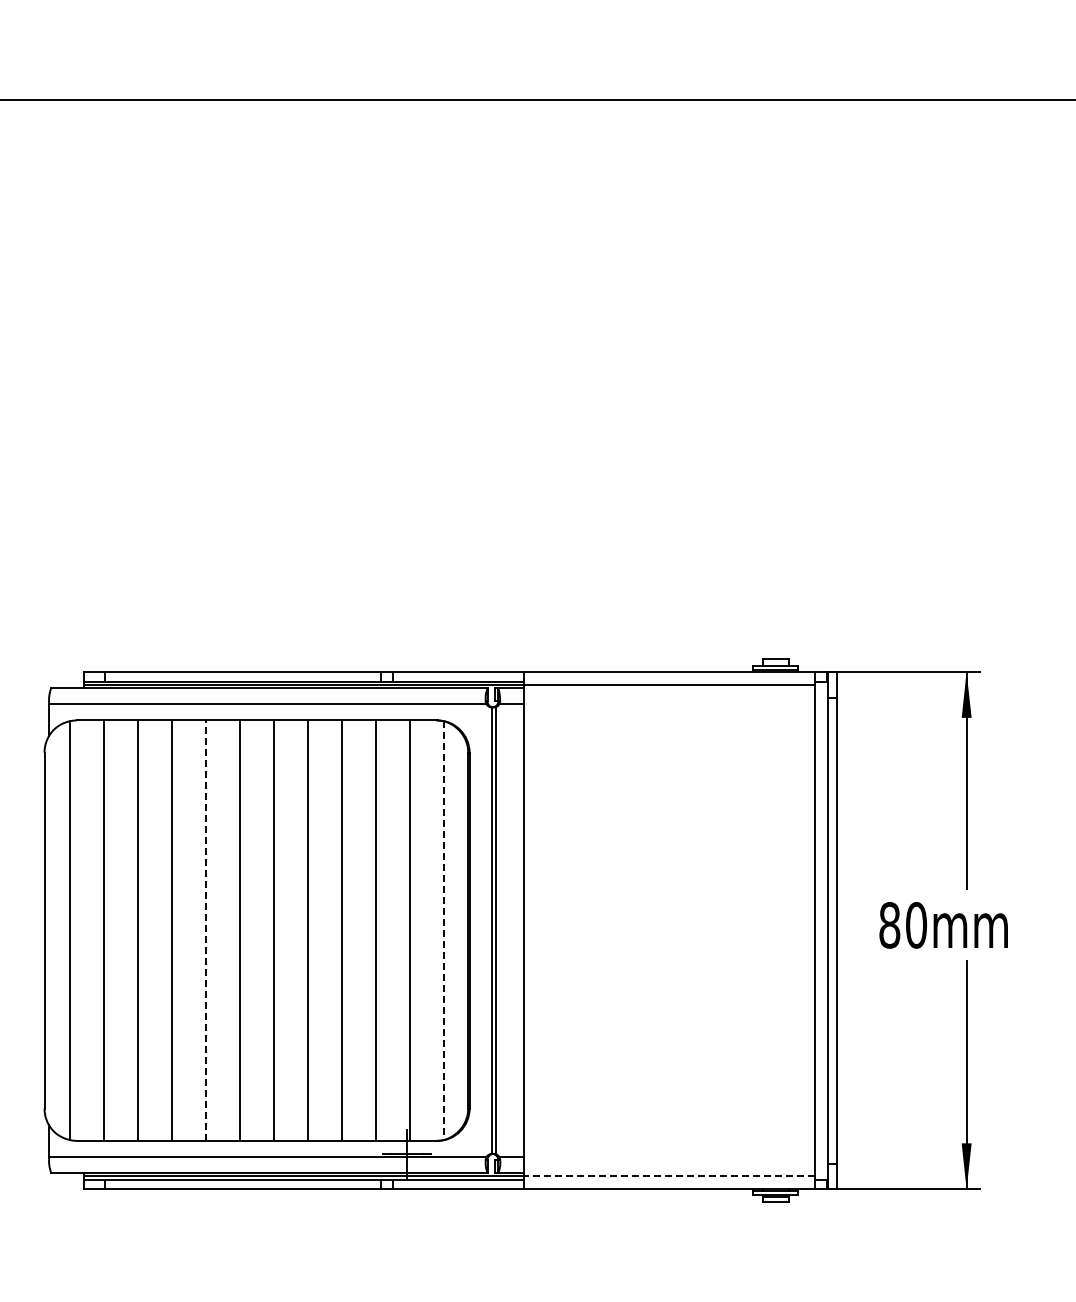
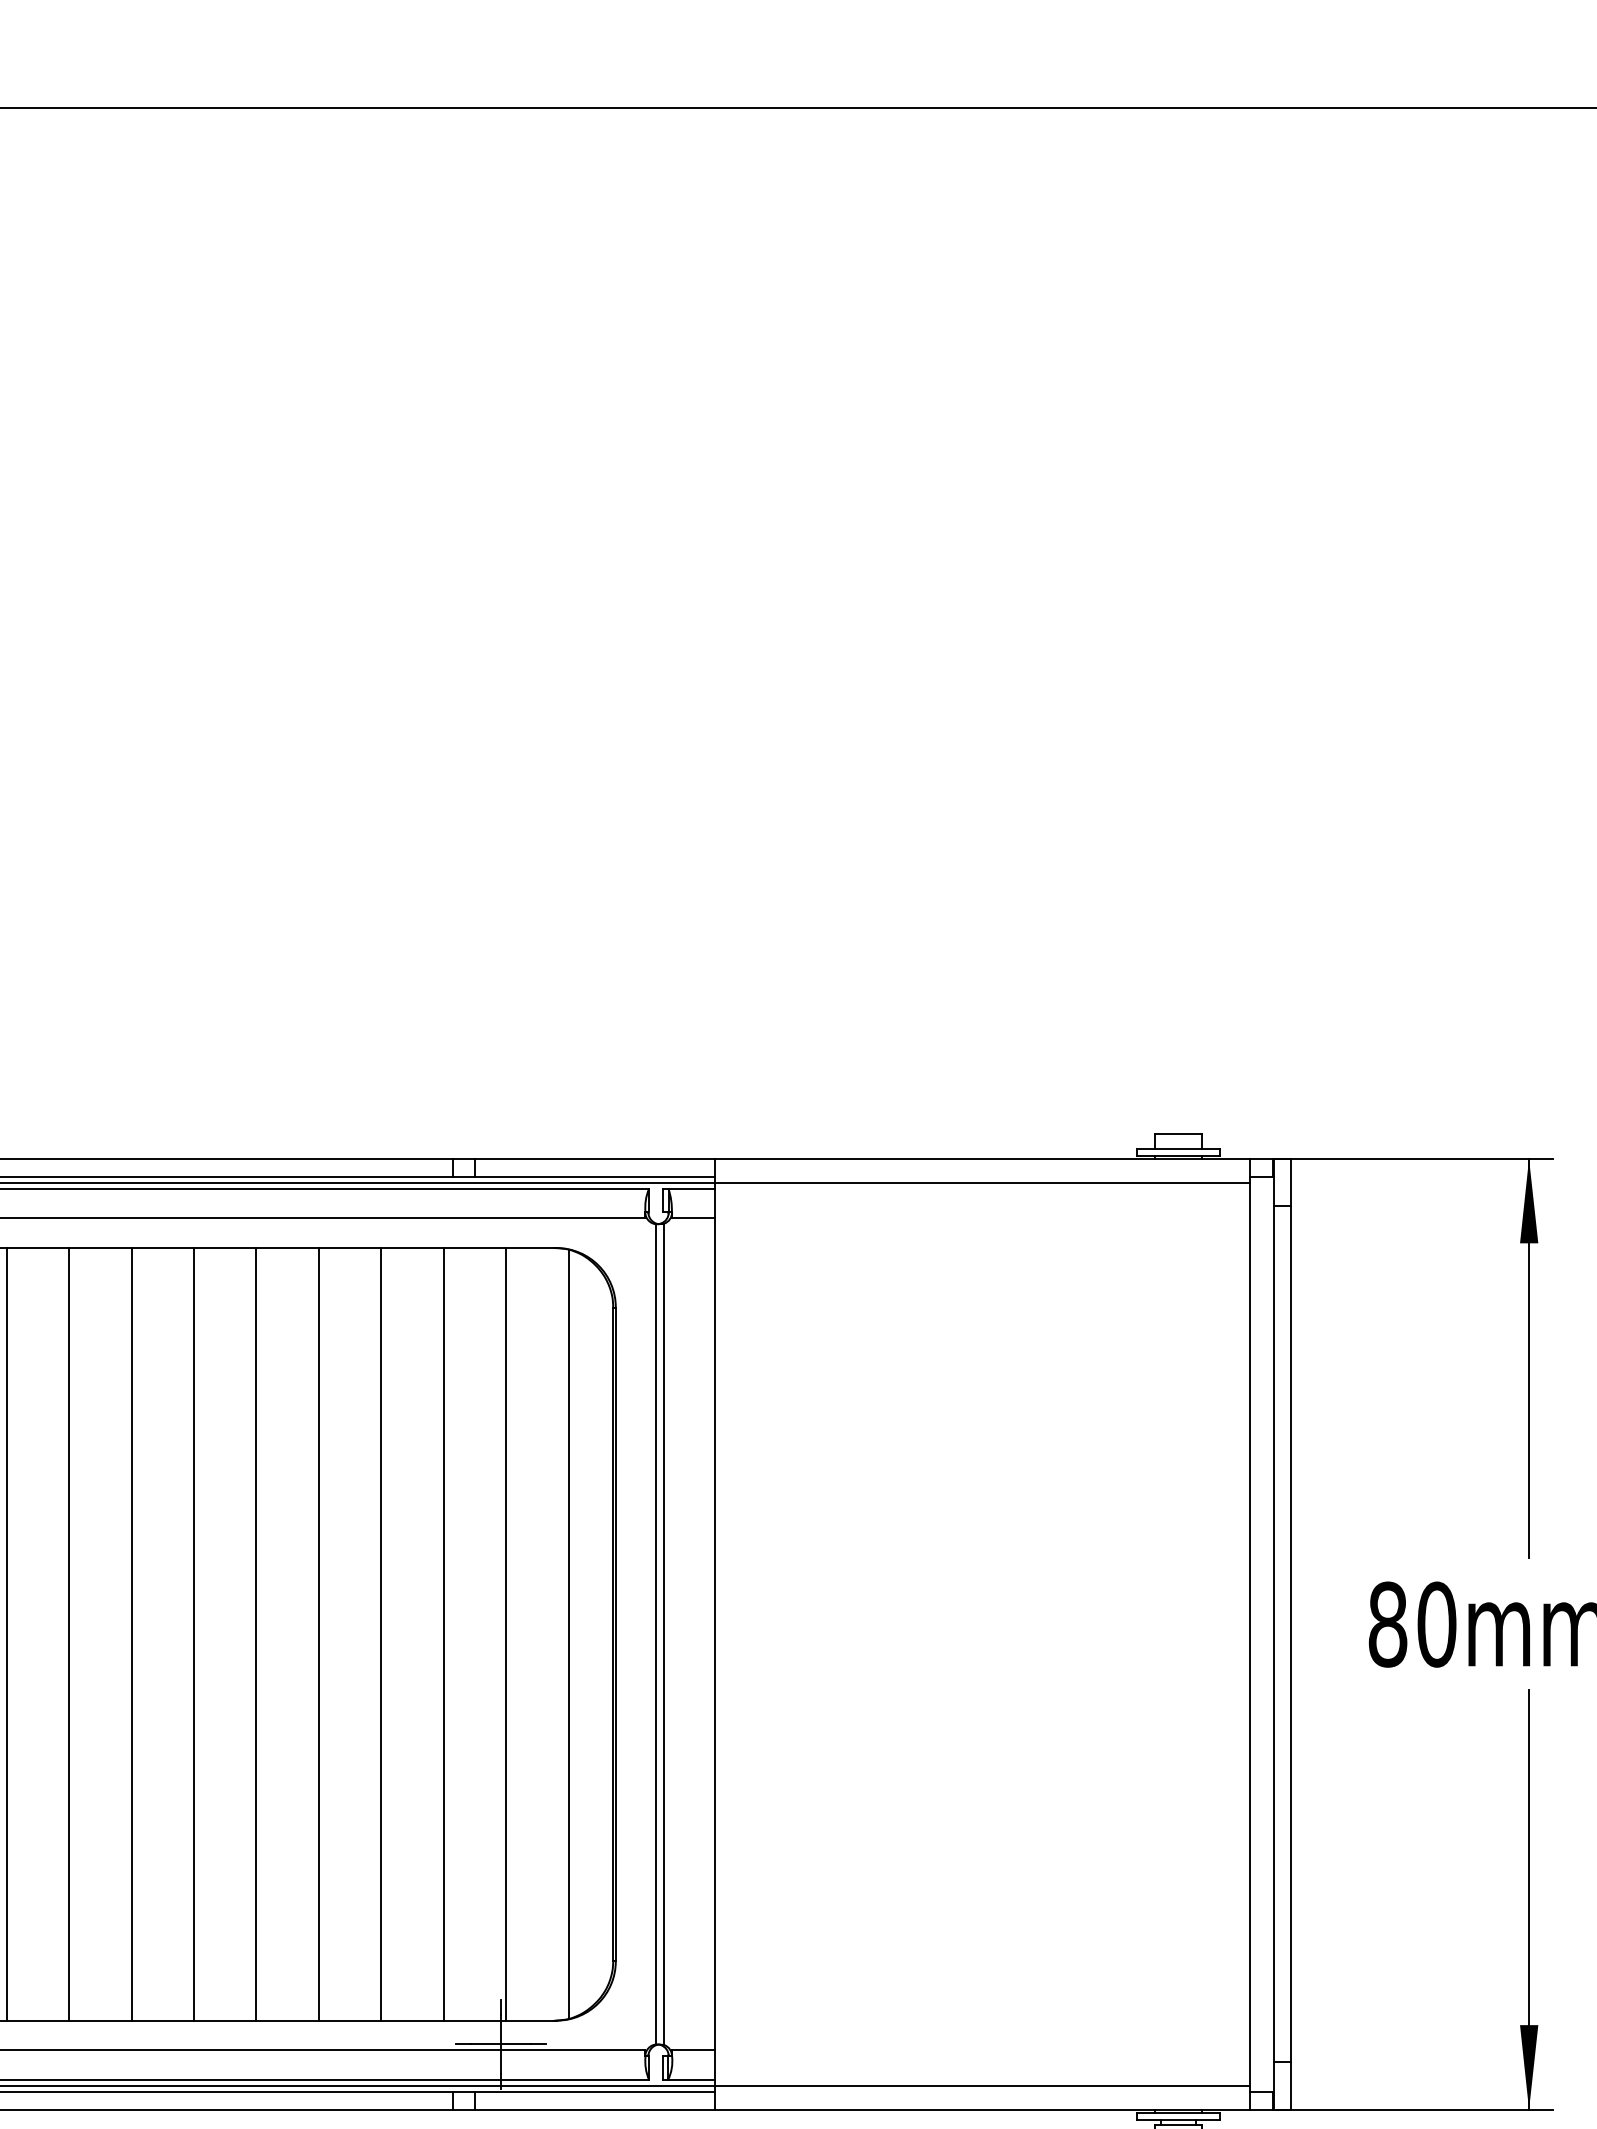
line: (206, 930) -> (132, 1634), dashed -> solid
line: (443, 931) -> (567, 1635), dashed -> solid
line: (669, 1176) -> (983, 2086), dashed -> solid

